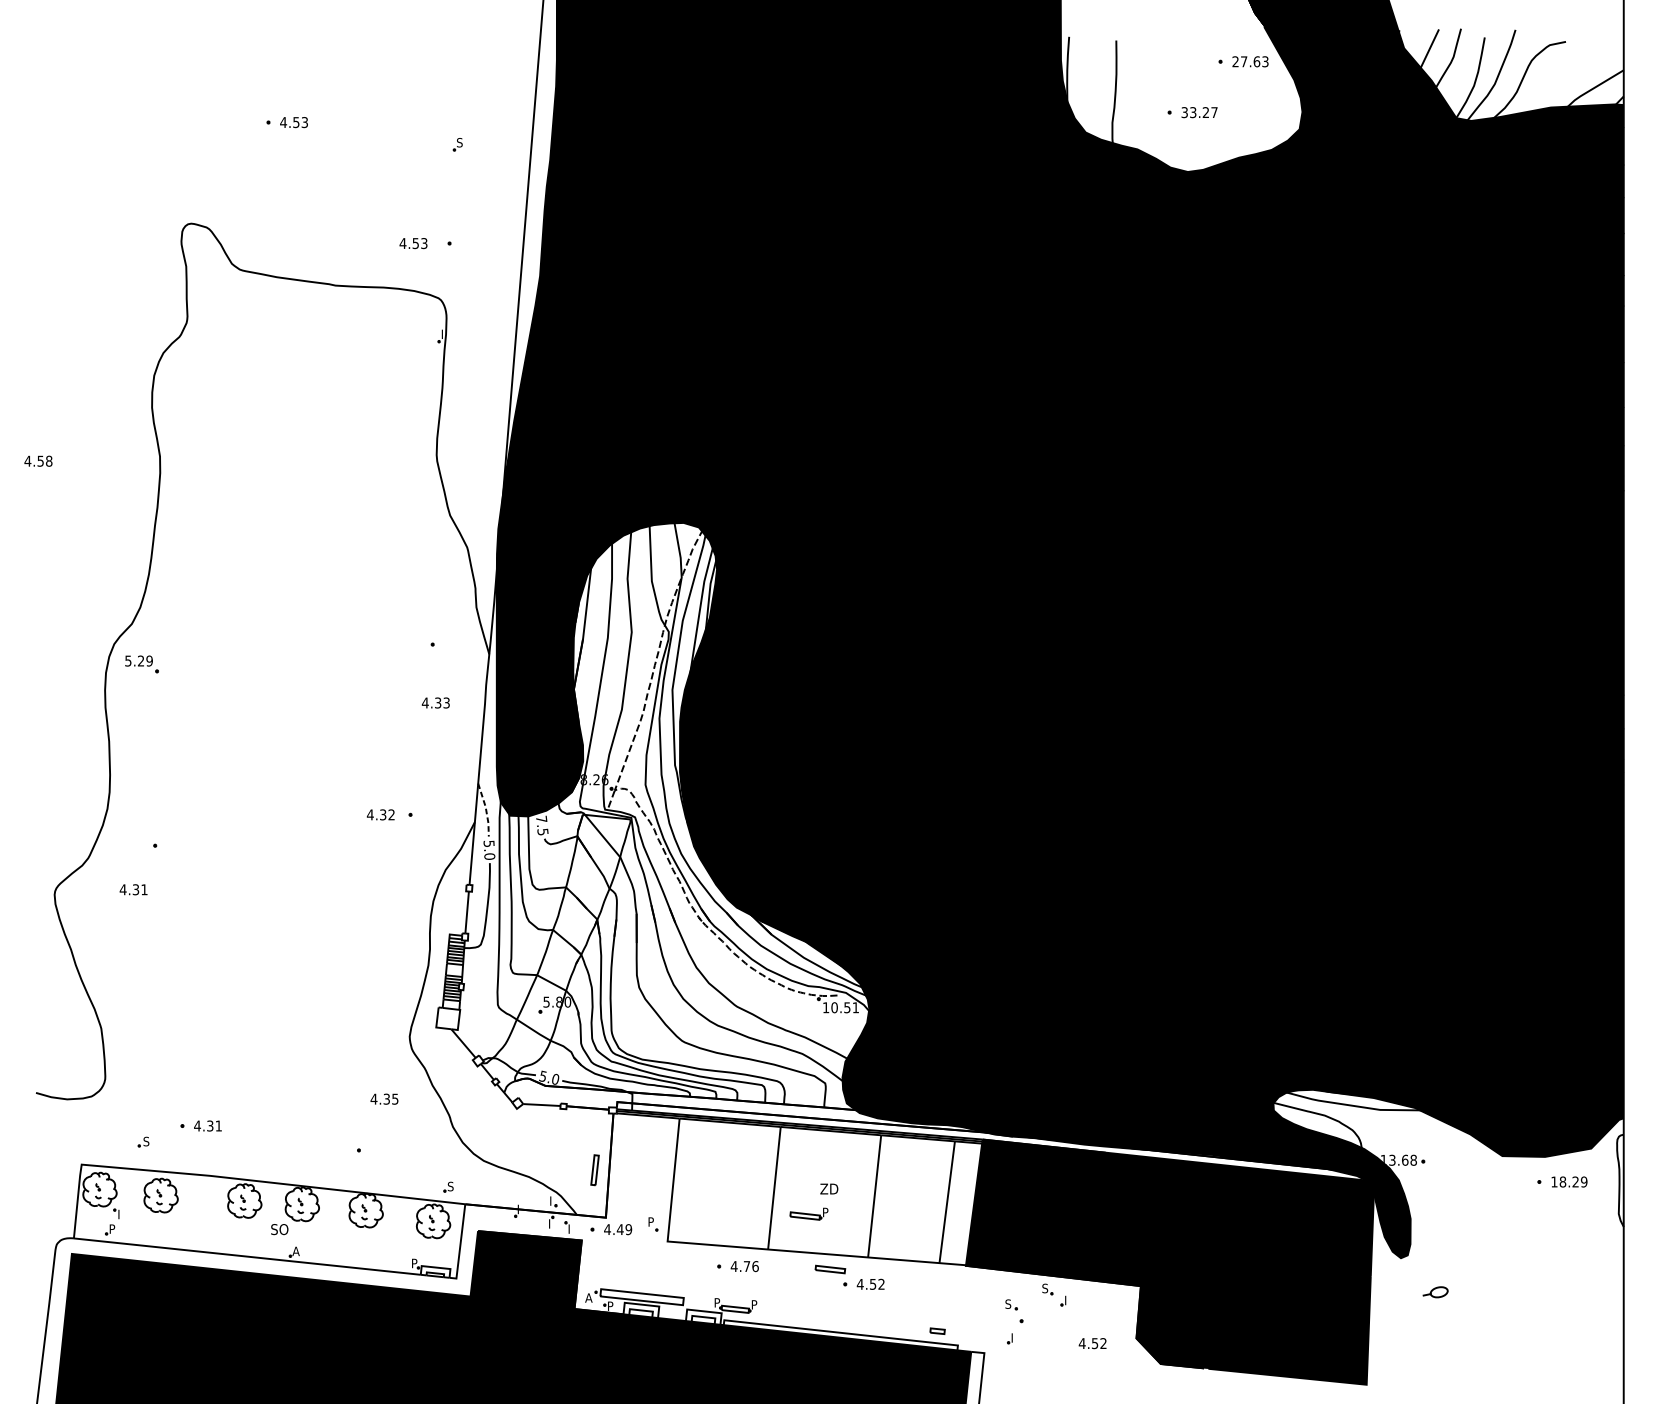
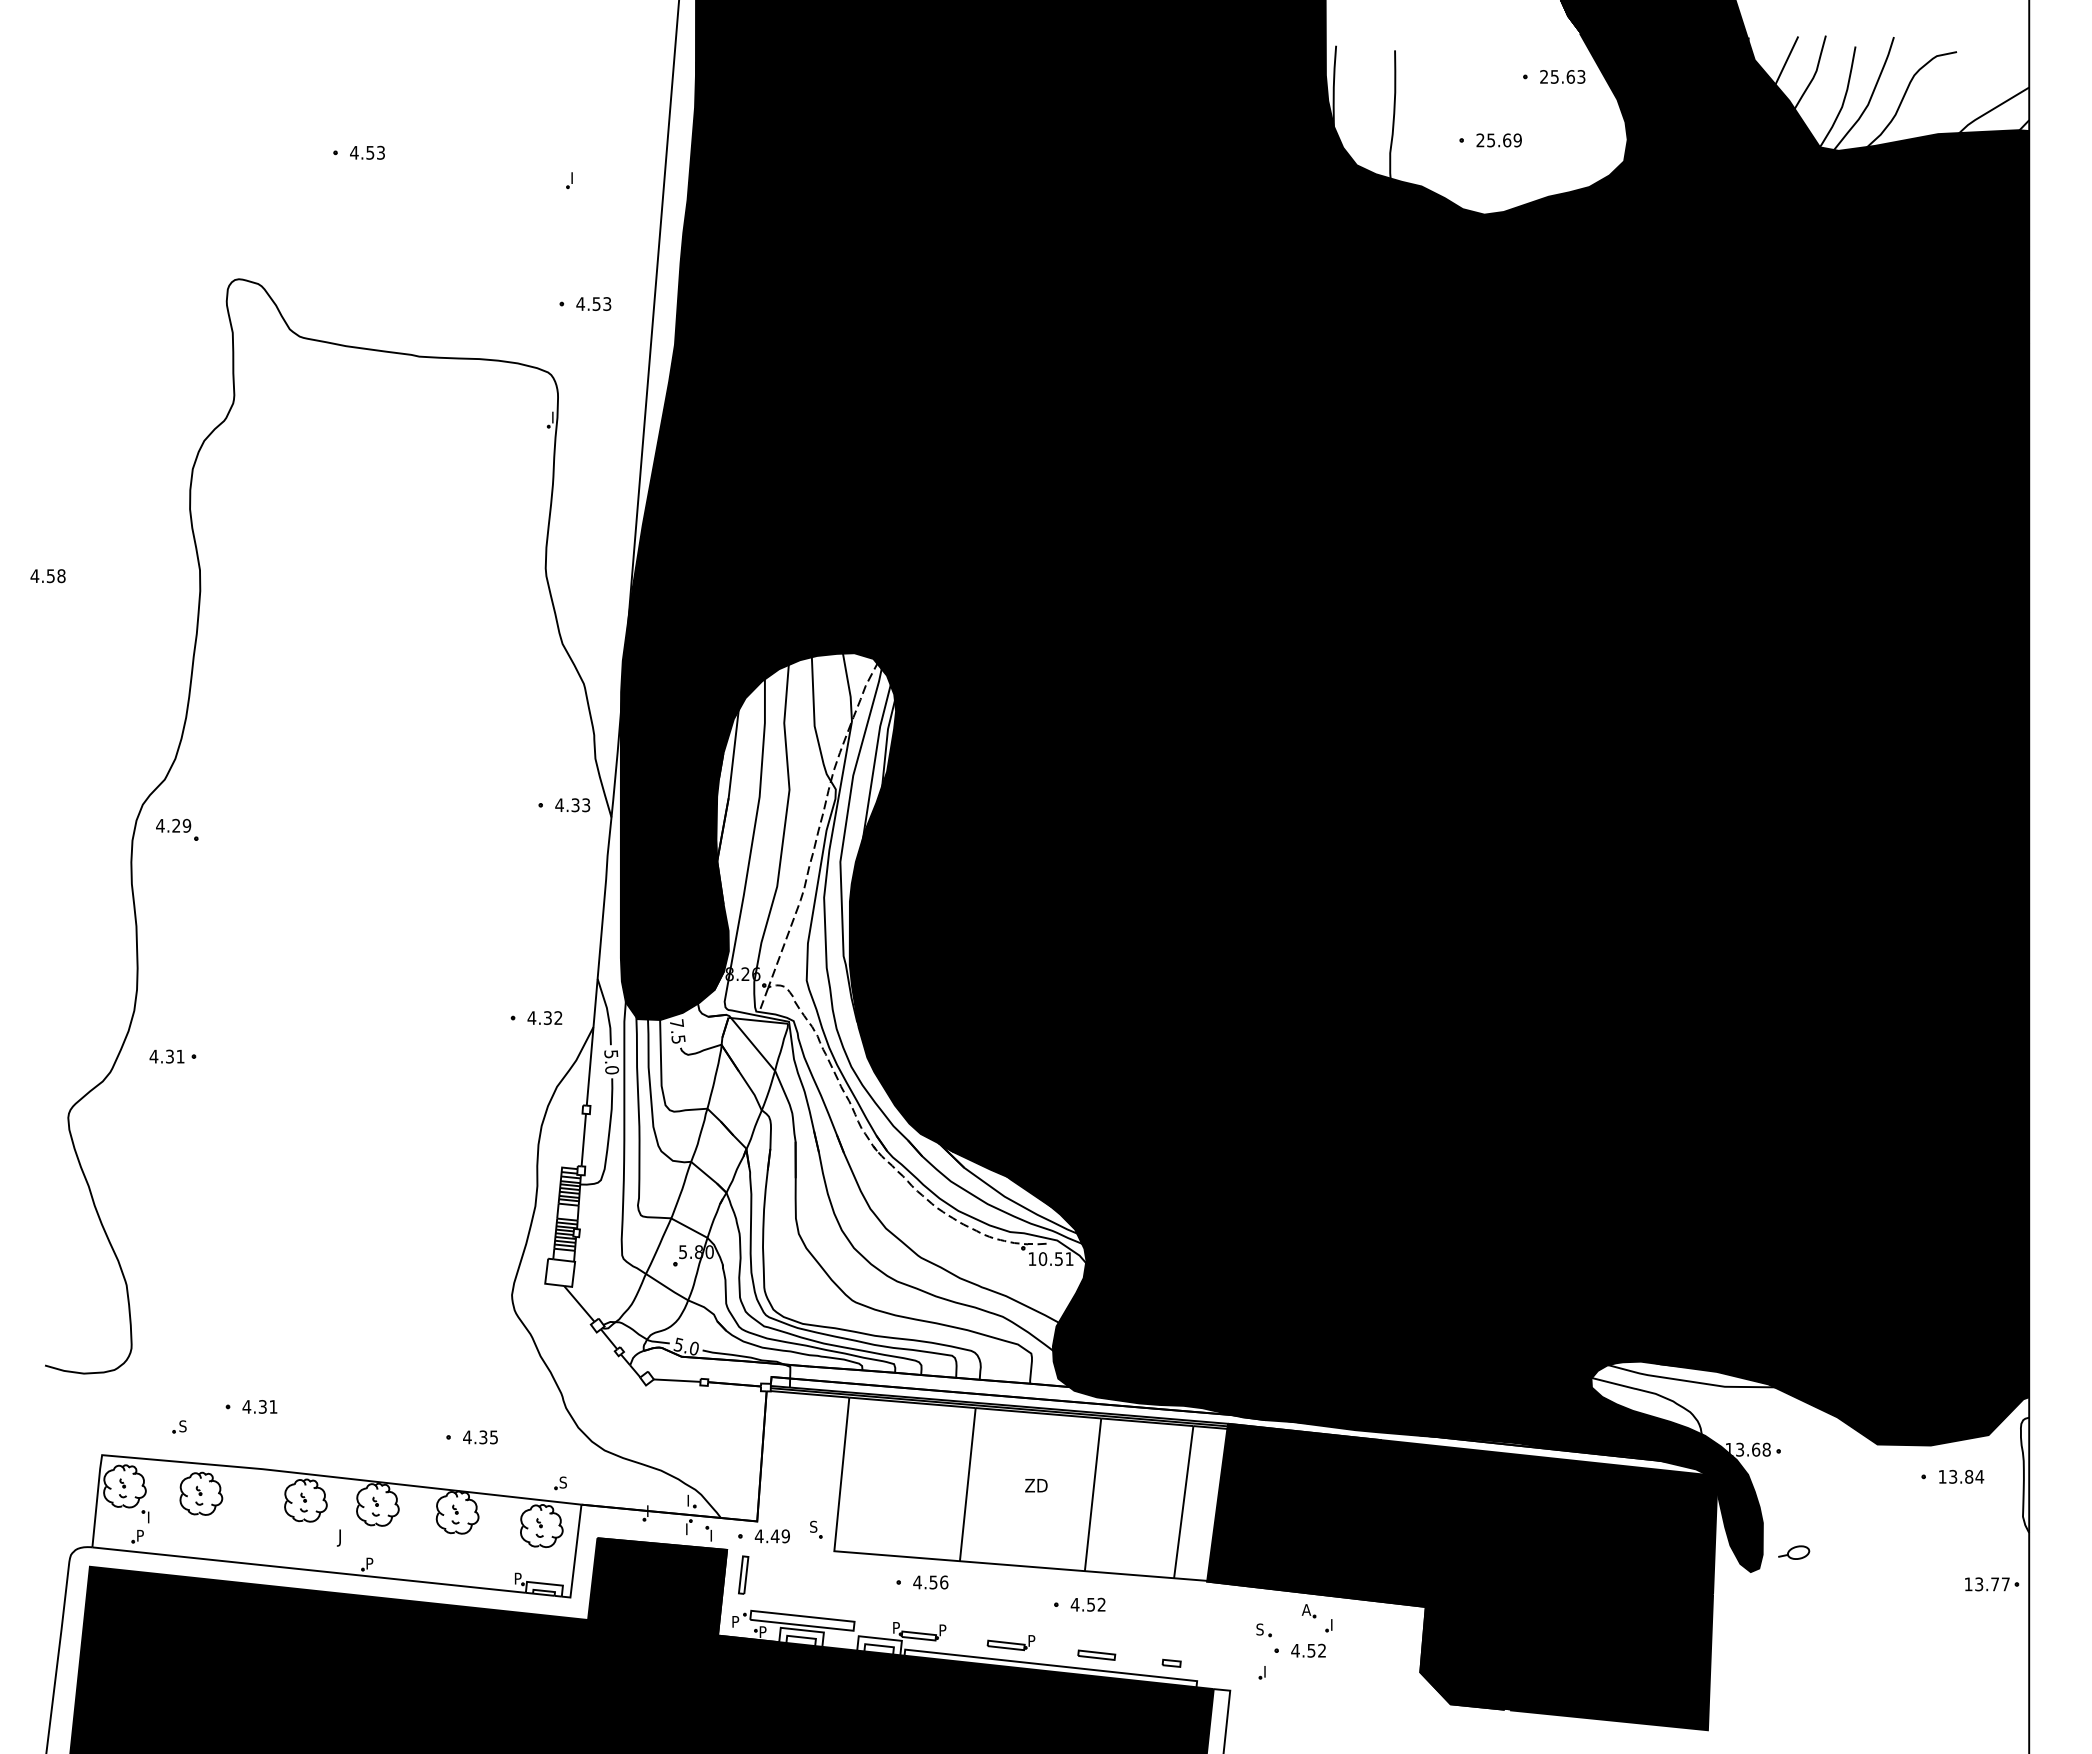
text: (1243, 61) -> (1554, 76), 27.63 -> 25.63
text: (1199, 112) -> (1498, 140), 33.27 -> 25.69
text: (459, 143) -> (574, 178), S -> I
text: (413, 243) -> (593, 303), moved
text: (128, 660) -> (160, 825), 5.29 -> 4.29
text: (435, 703) -> (572, 805), moved
line: (486, 809) -> (607, 1011), dashed -> solid
text: (380, 814) -> (544, 1017), moved
text: (133, 889) -> (166, 1056), moved
text: (384, 1099) -> (480, 1437), moved
part: (594, 1169) -> (743, 1574), moved
text: (1573, 1181) -> (1966, 1476), 18.29 -> 13.84
part: (808, 1214) -> (1010, 1643), moved
text: (650, 1221) -> (813, 1526), P -> S
text: (278, 1230) -> (348, 1537), SO -> J
text: (295, 1251) -> (369, 1563), A -> P
text: (746, 1266) -> (933, 1582), 4.76 -> 4.56
part: (830, 1268) -> (1096, 1654), moved
part: (1594, 1268) -> (1992, 1584), added
text: (1045, 1288) -> (1306, 1609), S -> A
part: (1435, 1292) -> (1794, 1552), moved
text: (588, 1297) -> (735, 1621), A -> P
text: (1092, 1343) -> (1308, 1650), moved

